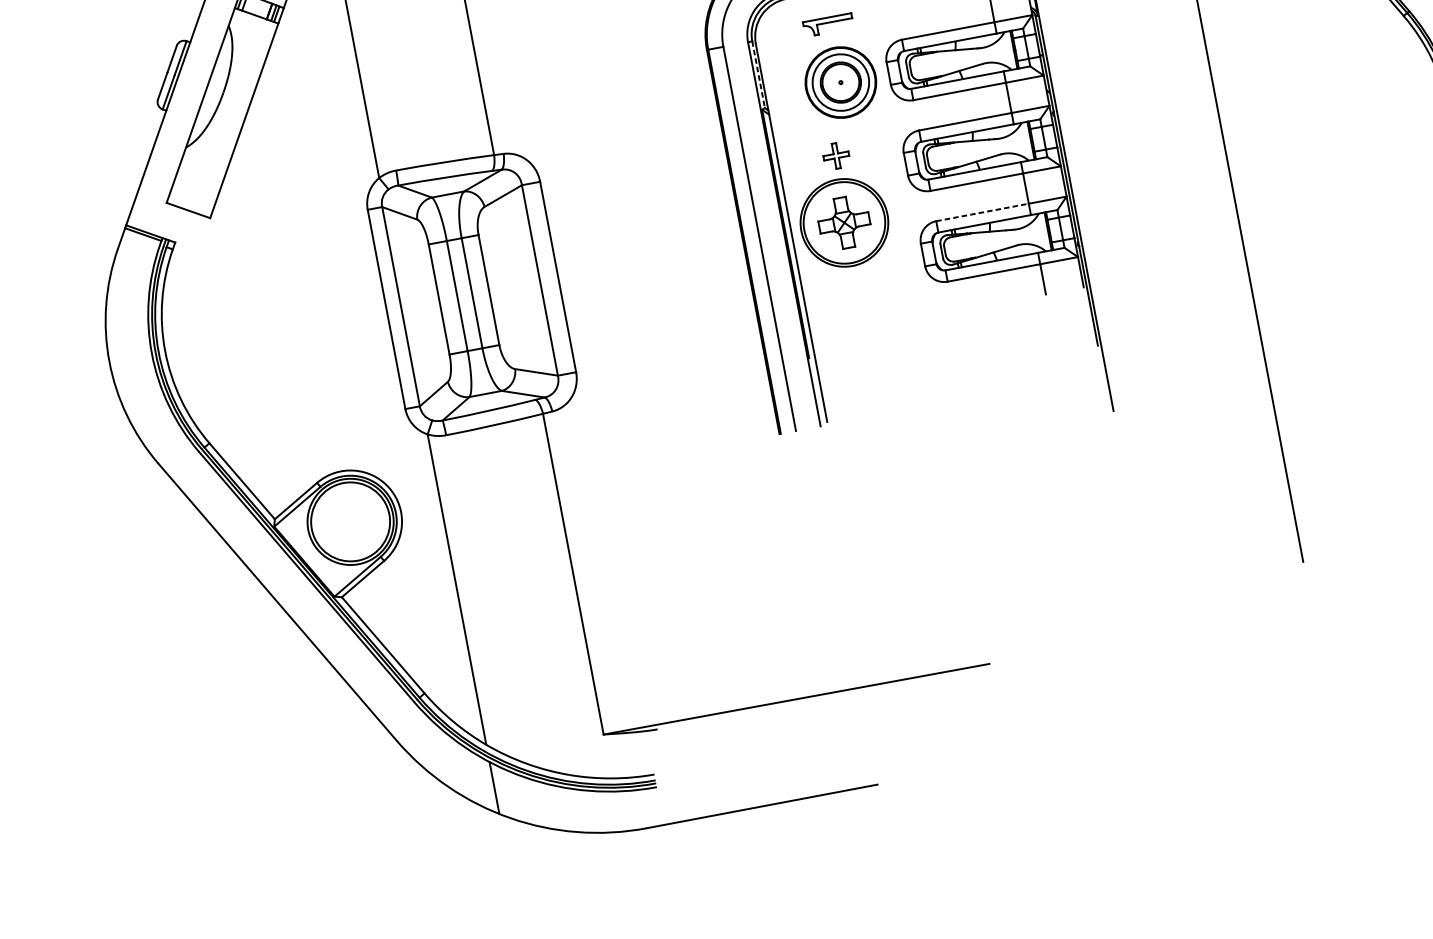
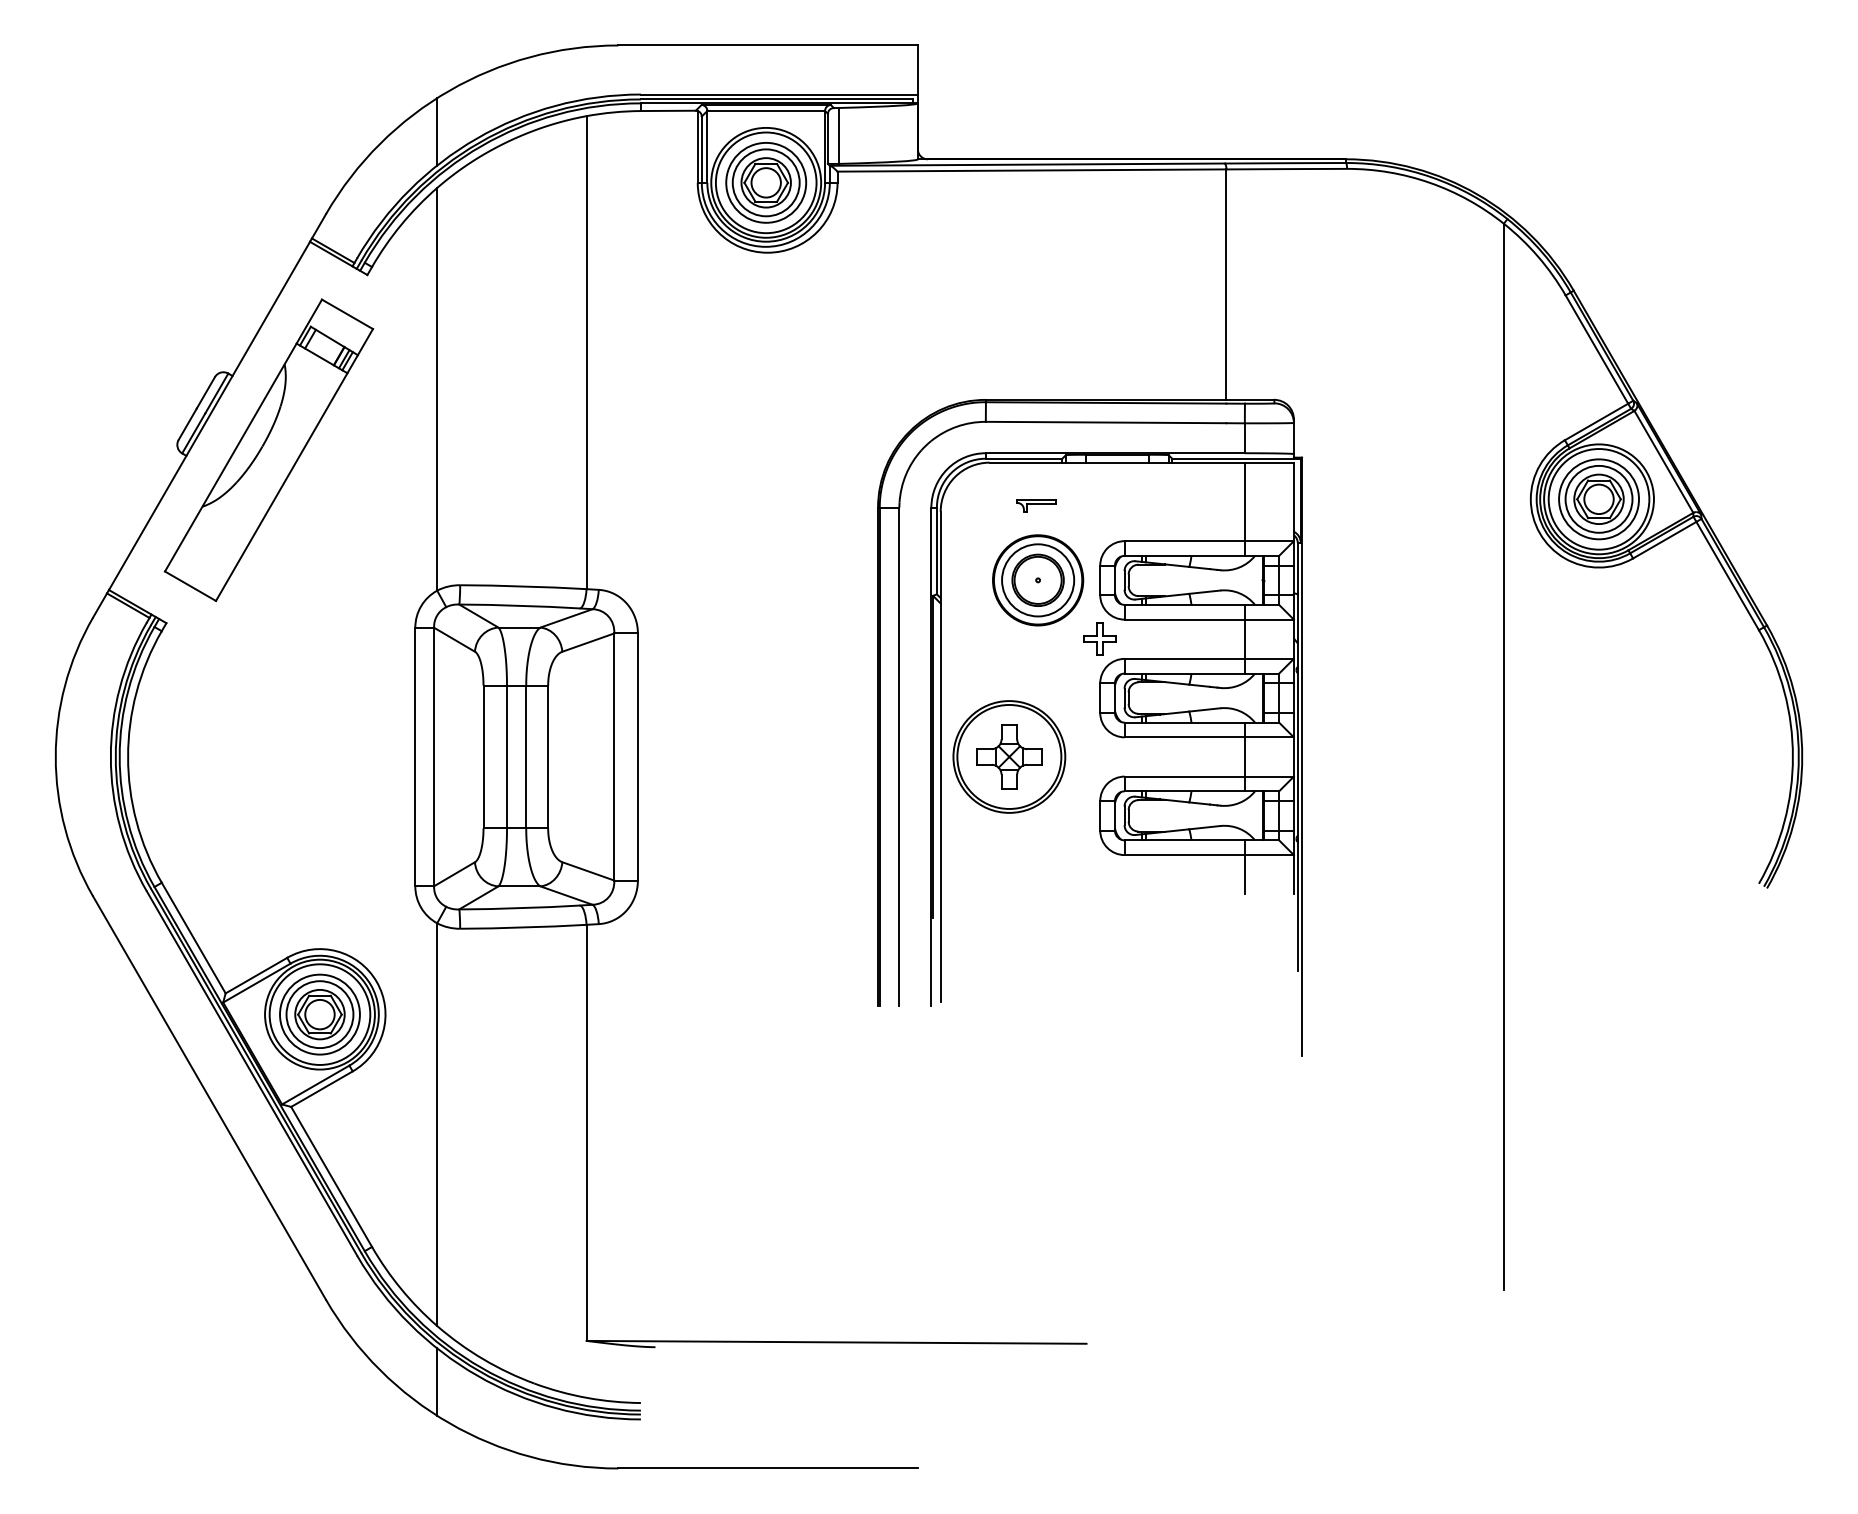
part: (828, 25) -> (1036, 505), size x0.62
line: (758, 75) -> (936, 551), dashed -> solid
part: (835, 155) -> (1099, 638), moved
line: (983, 212) -> (1185, 776), dashed -> solid
part: (350, 521) -> (319, 1014), added

